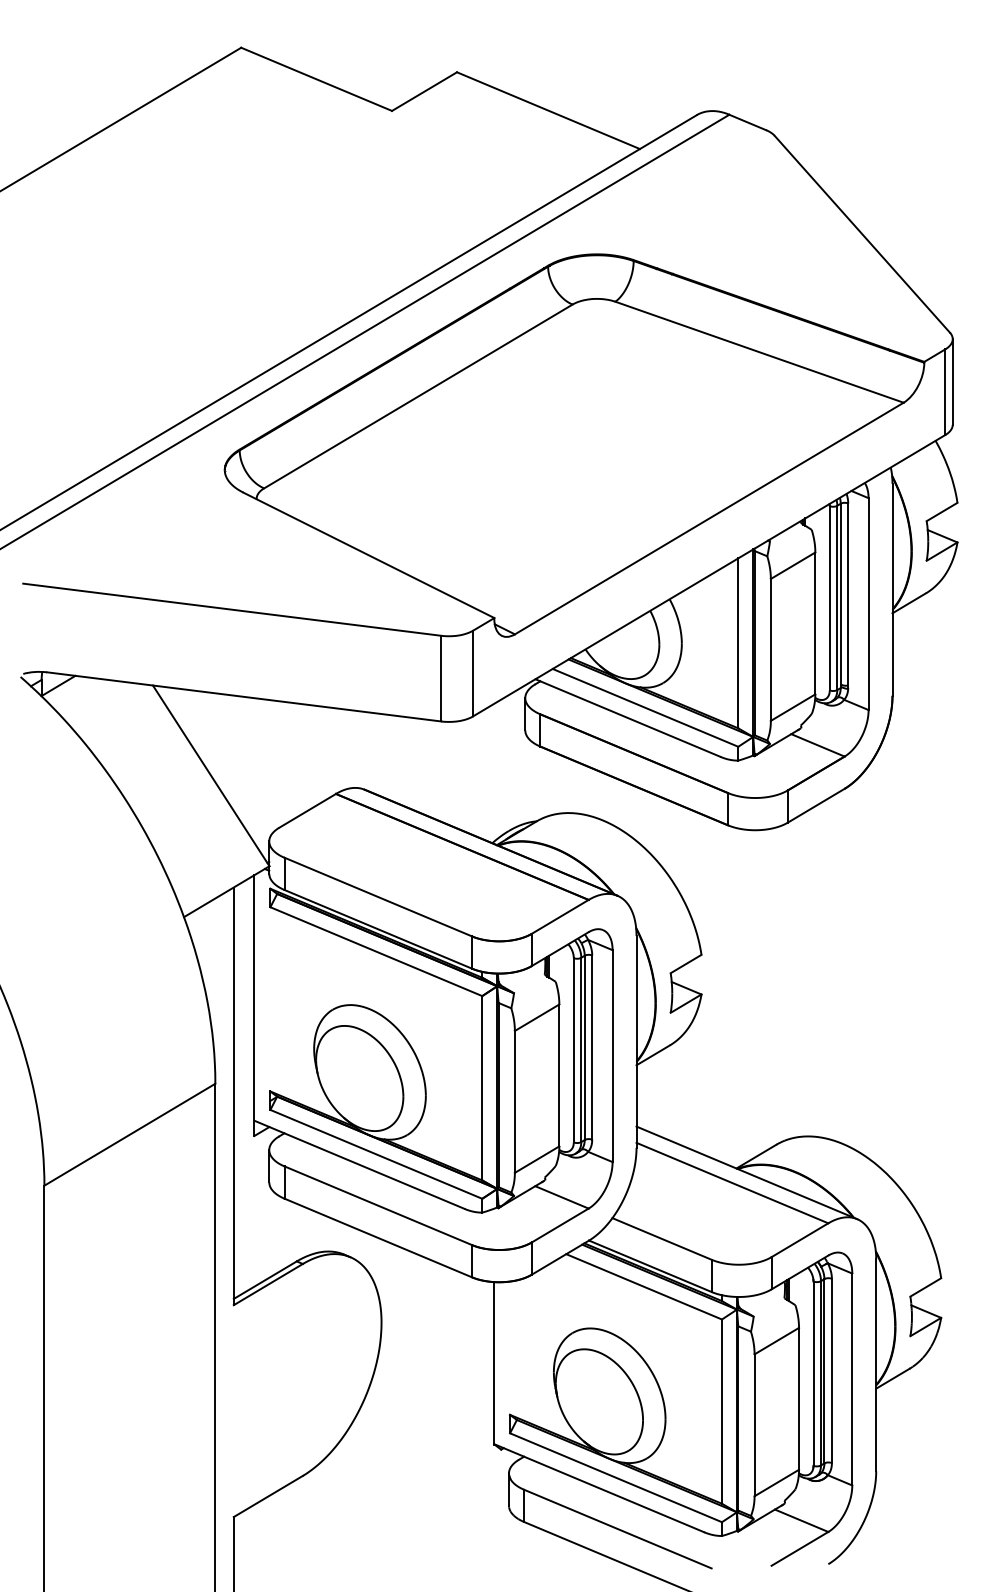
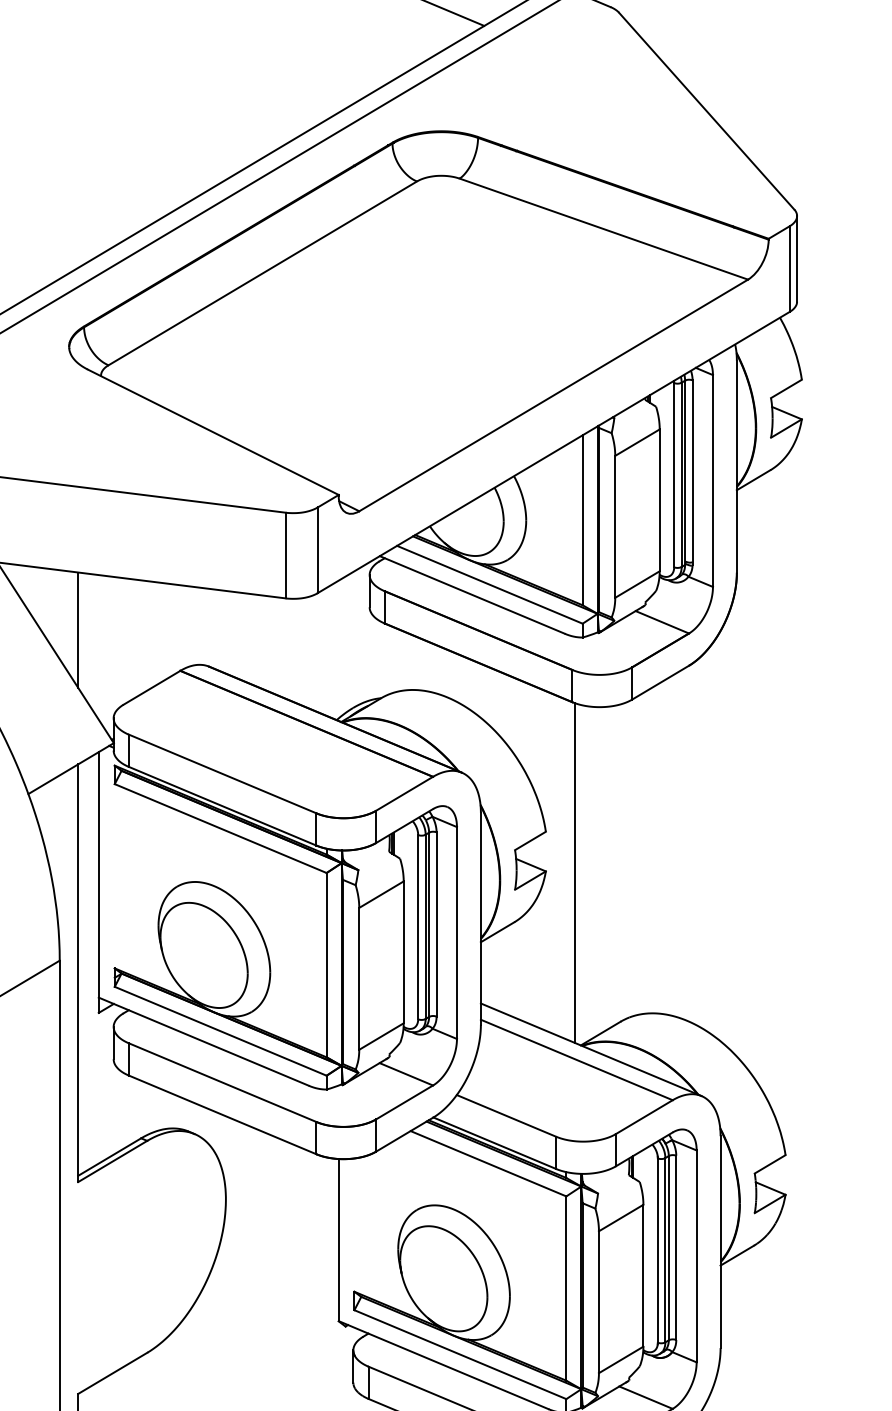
line: (233, 752) -> (77, 629), added
line: (731, 996) -> (575, 873), added

